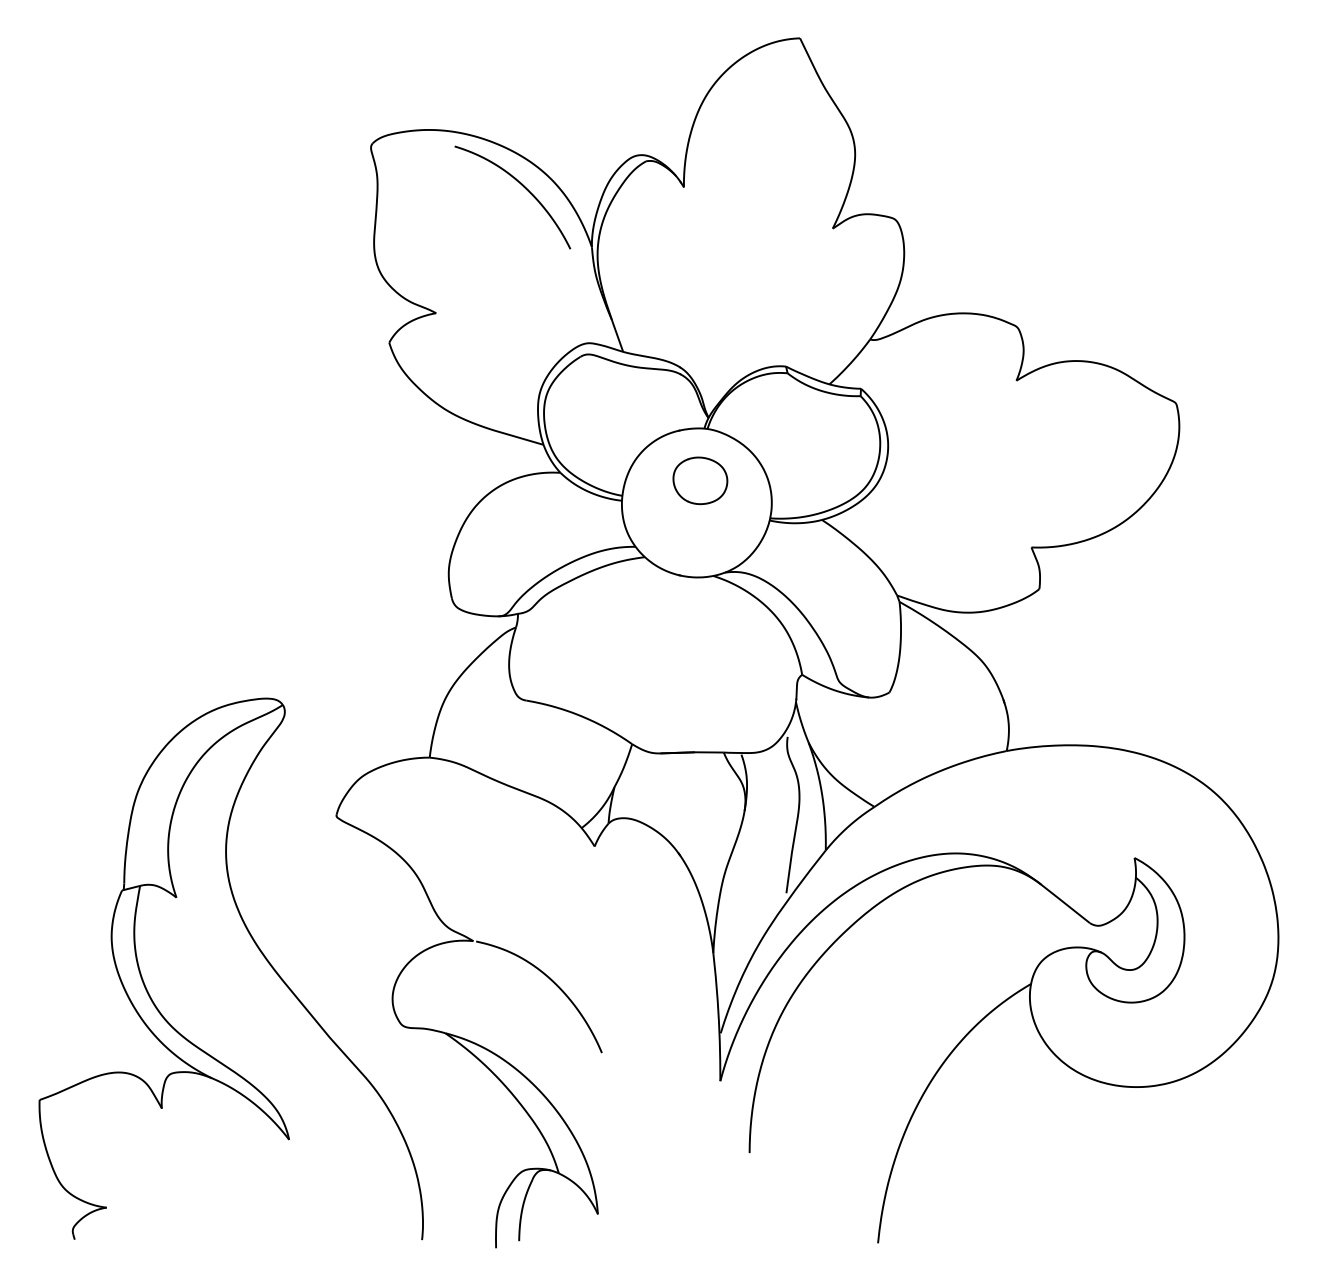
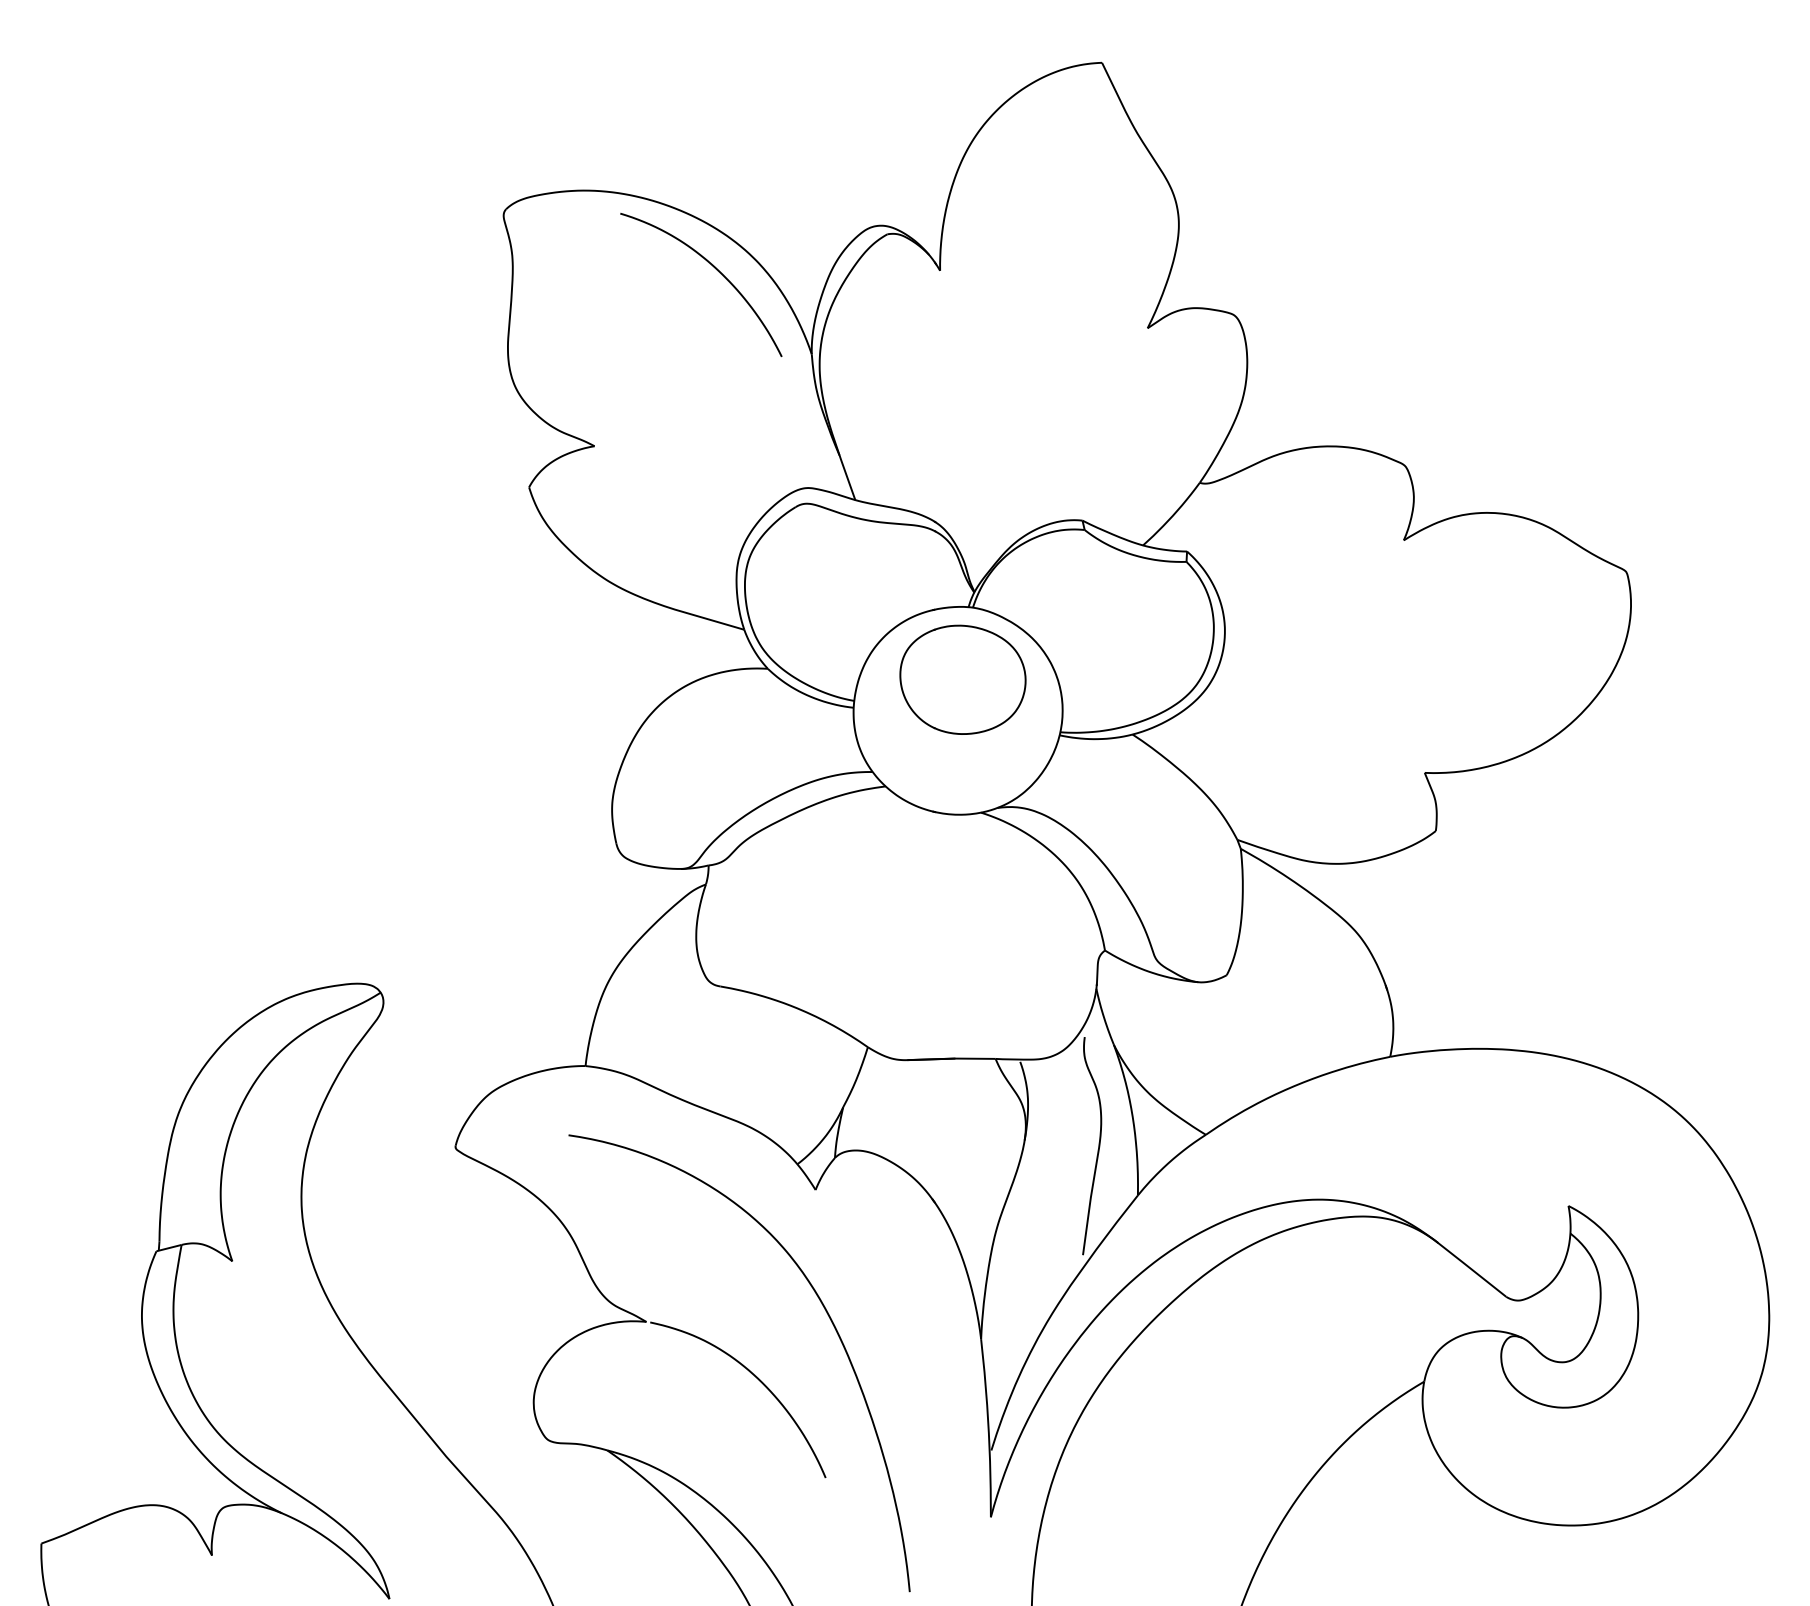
part: (700, 480) -> (963, 679), size x1.67
curve: (604, 939) -> (829, 1319), added

